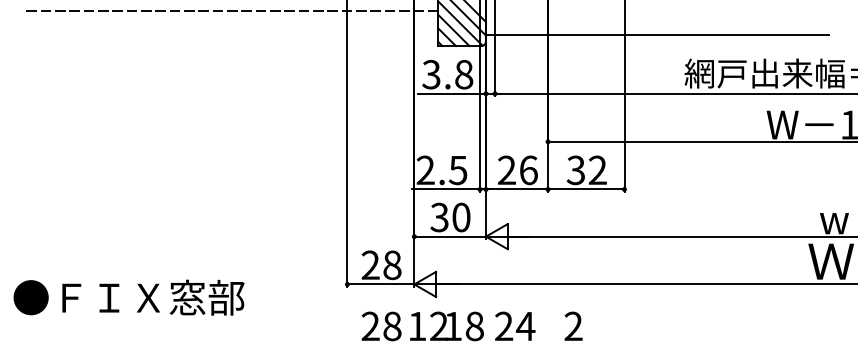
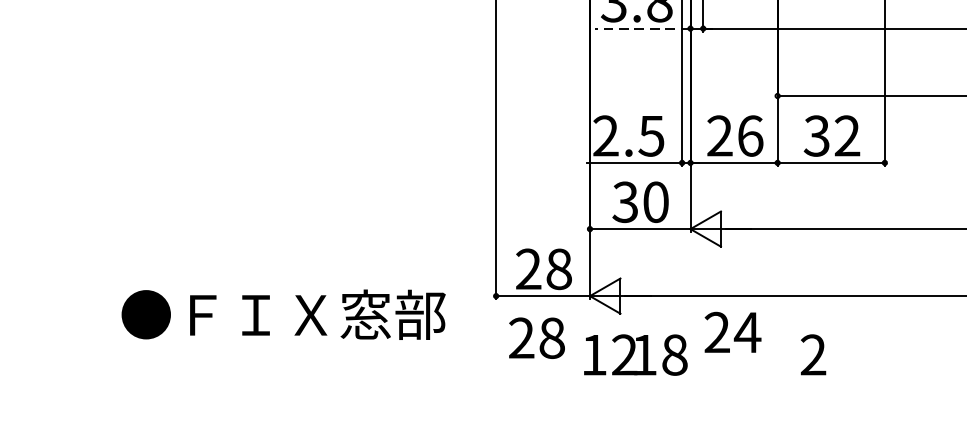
line: (452, 93) -> (643, 28), solid -> dashed
text: (128, 297) -> (282, 314), moved
text: (515, 325) -> (733, 331), moved
text: (381, 326) -> (536, 338), moved

